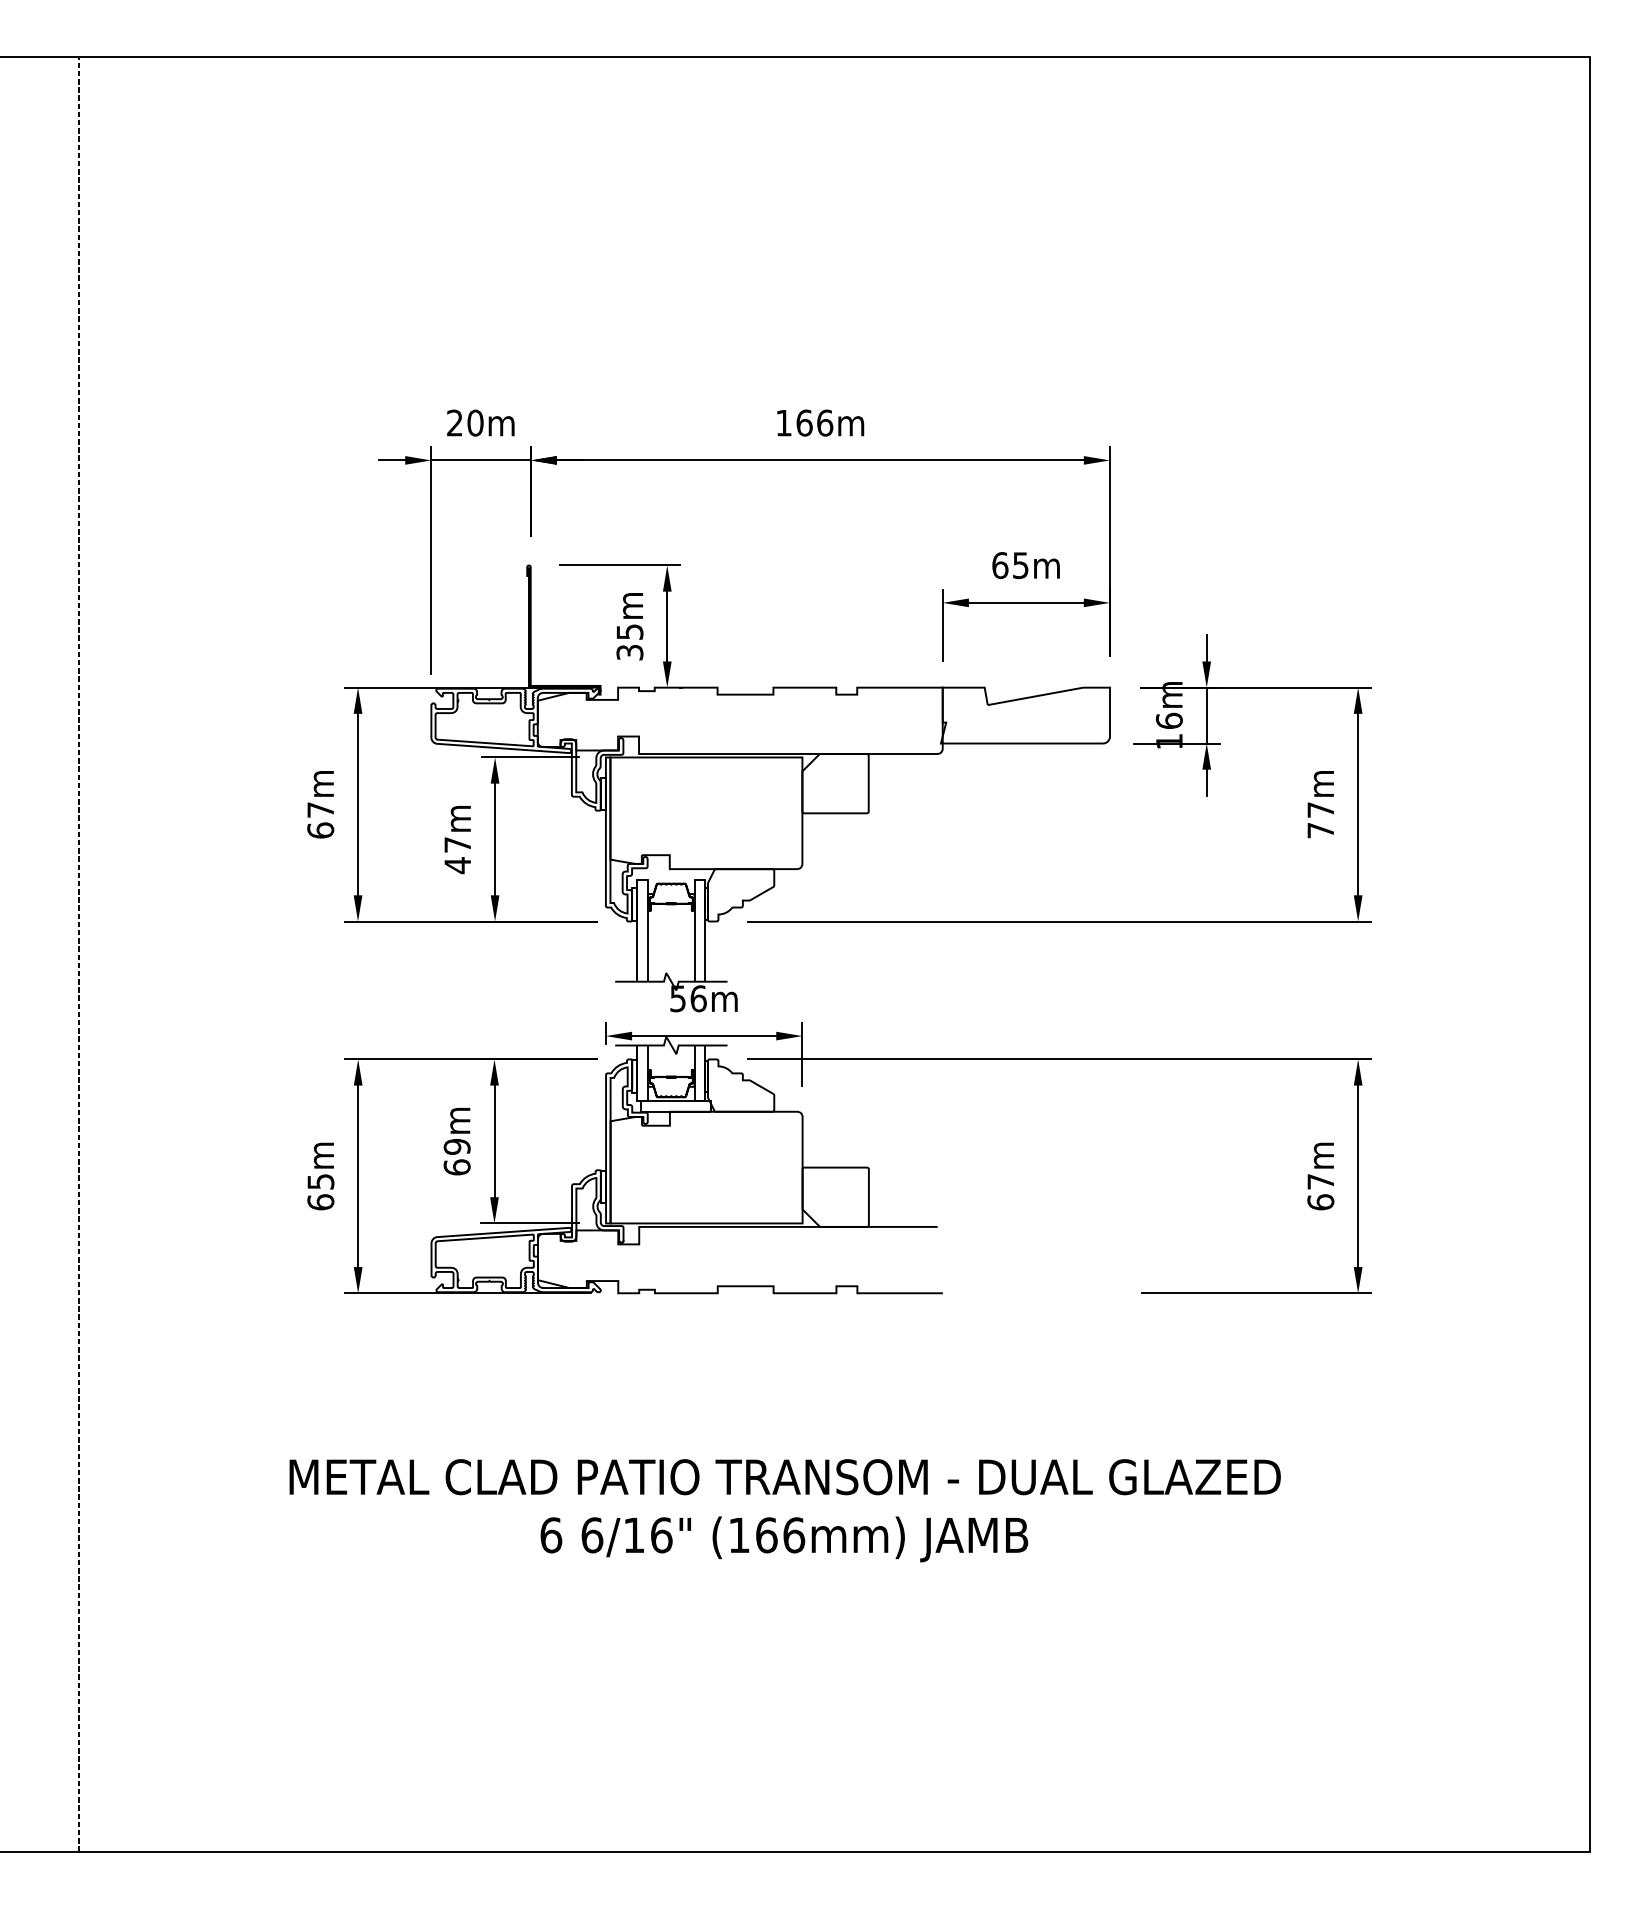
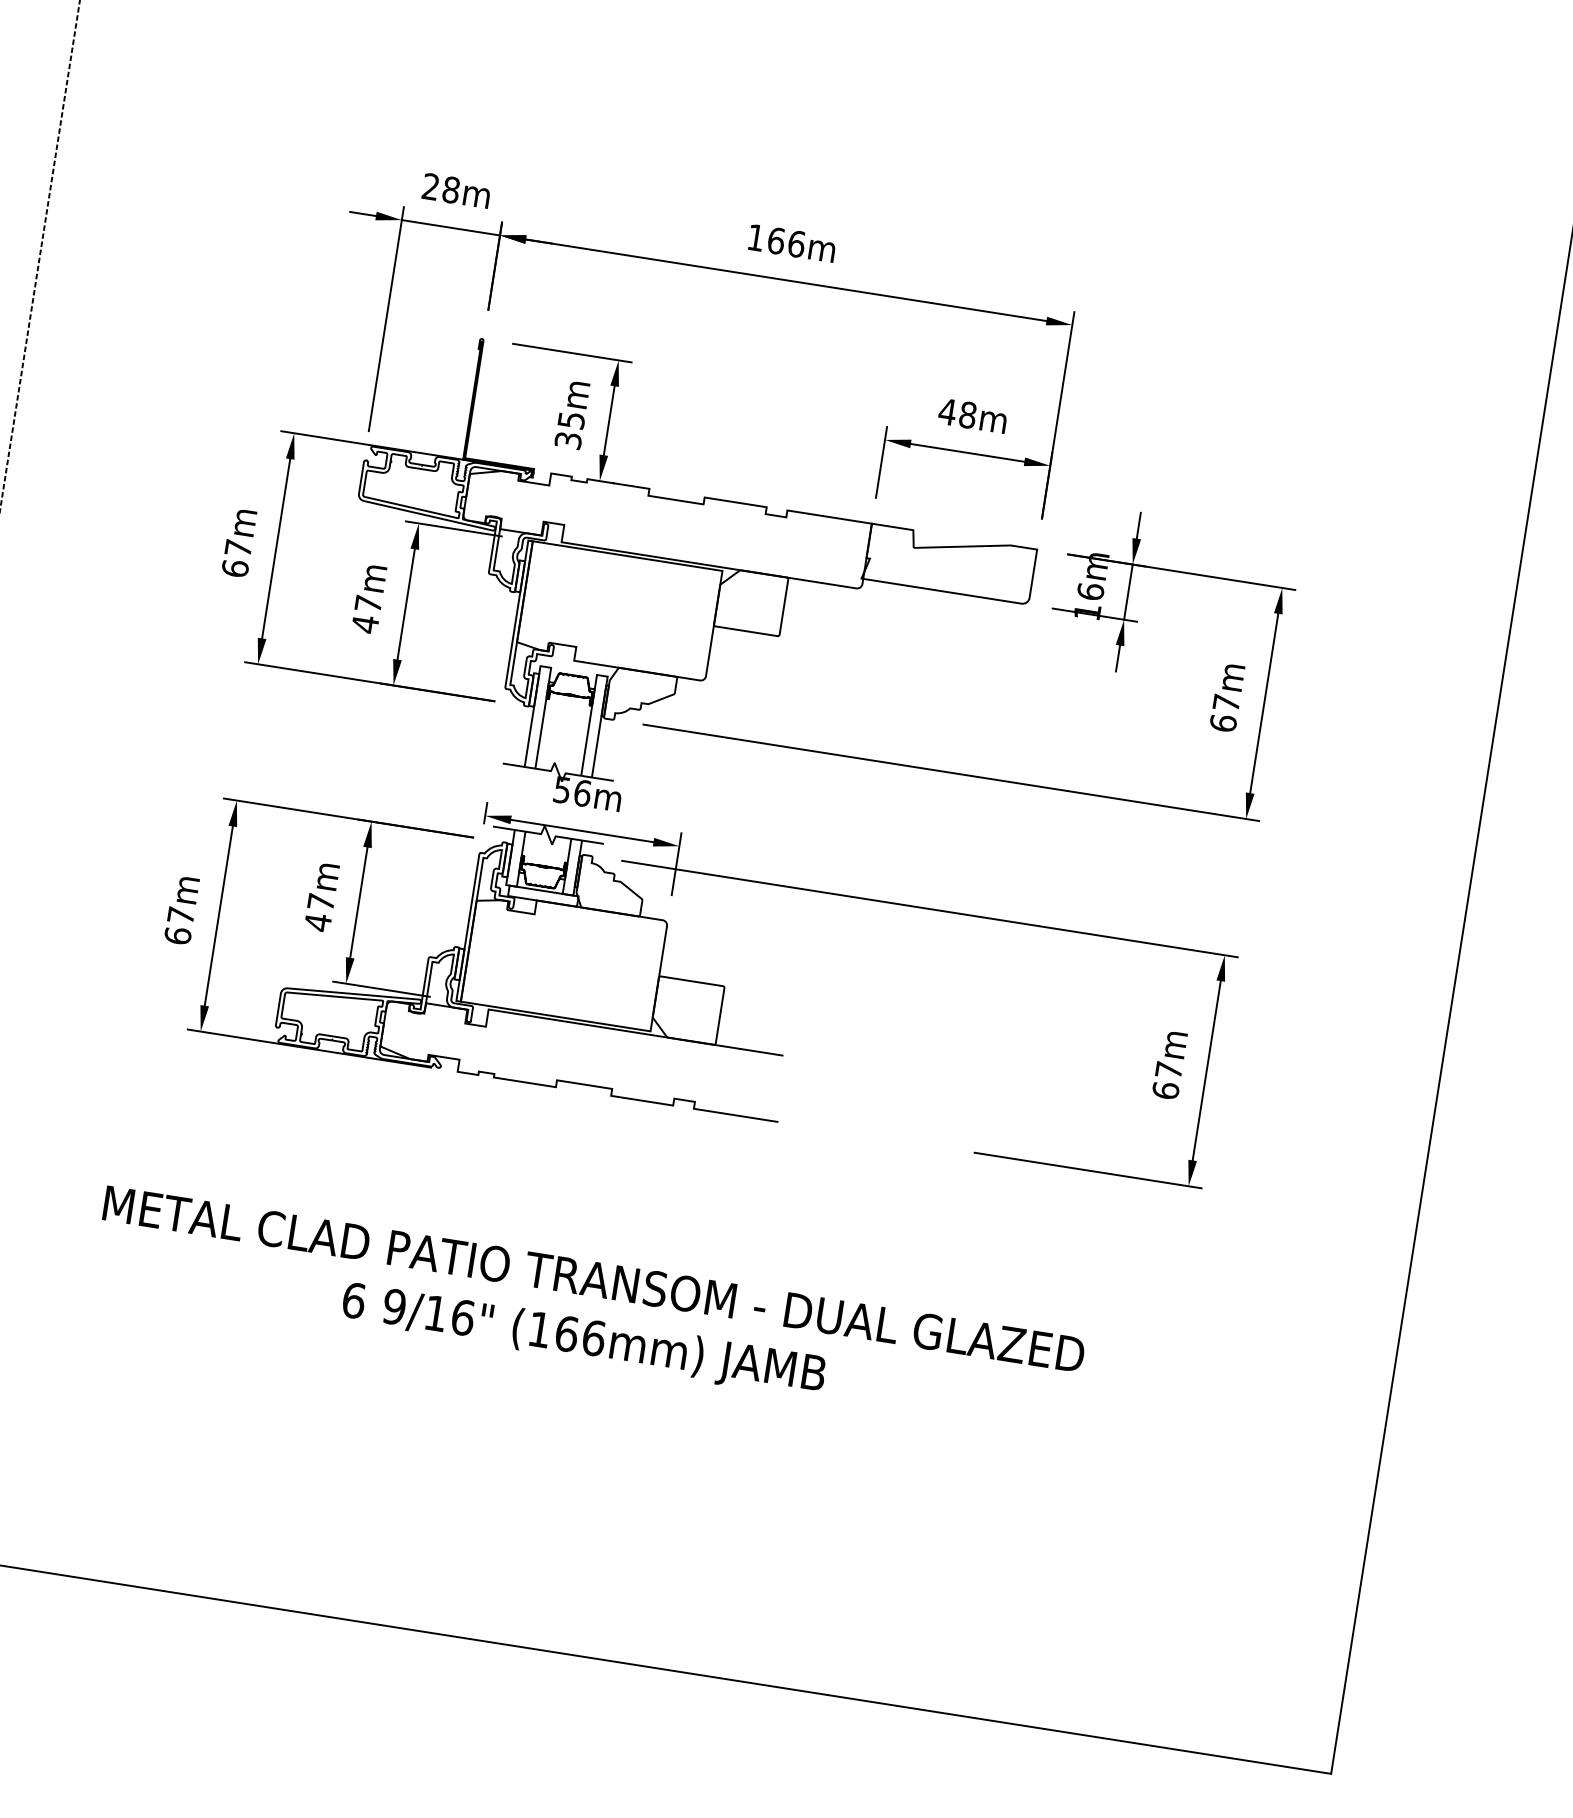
text: (475, 423) -> (451, 190), 20m -> 28m
text: (1009, 565) -> (956, 413), 65m -> 48m
text: (1320, 830) -> (1223, 723), 77m -> 67m
text: (456, 1157) -> (318, 912), 69m -> 47m
text: (320, 1181) -> (180, 915), 65m -> 67m
text: (592, 1535) -> (394, 1307), 6/16" -> 9/16"

